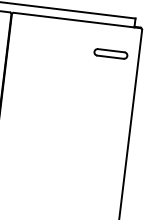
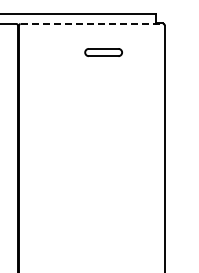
line: (77, 20) -> (92, 24), solid -> dashed
part: (110, 53) -> (103, 52), moved

